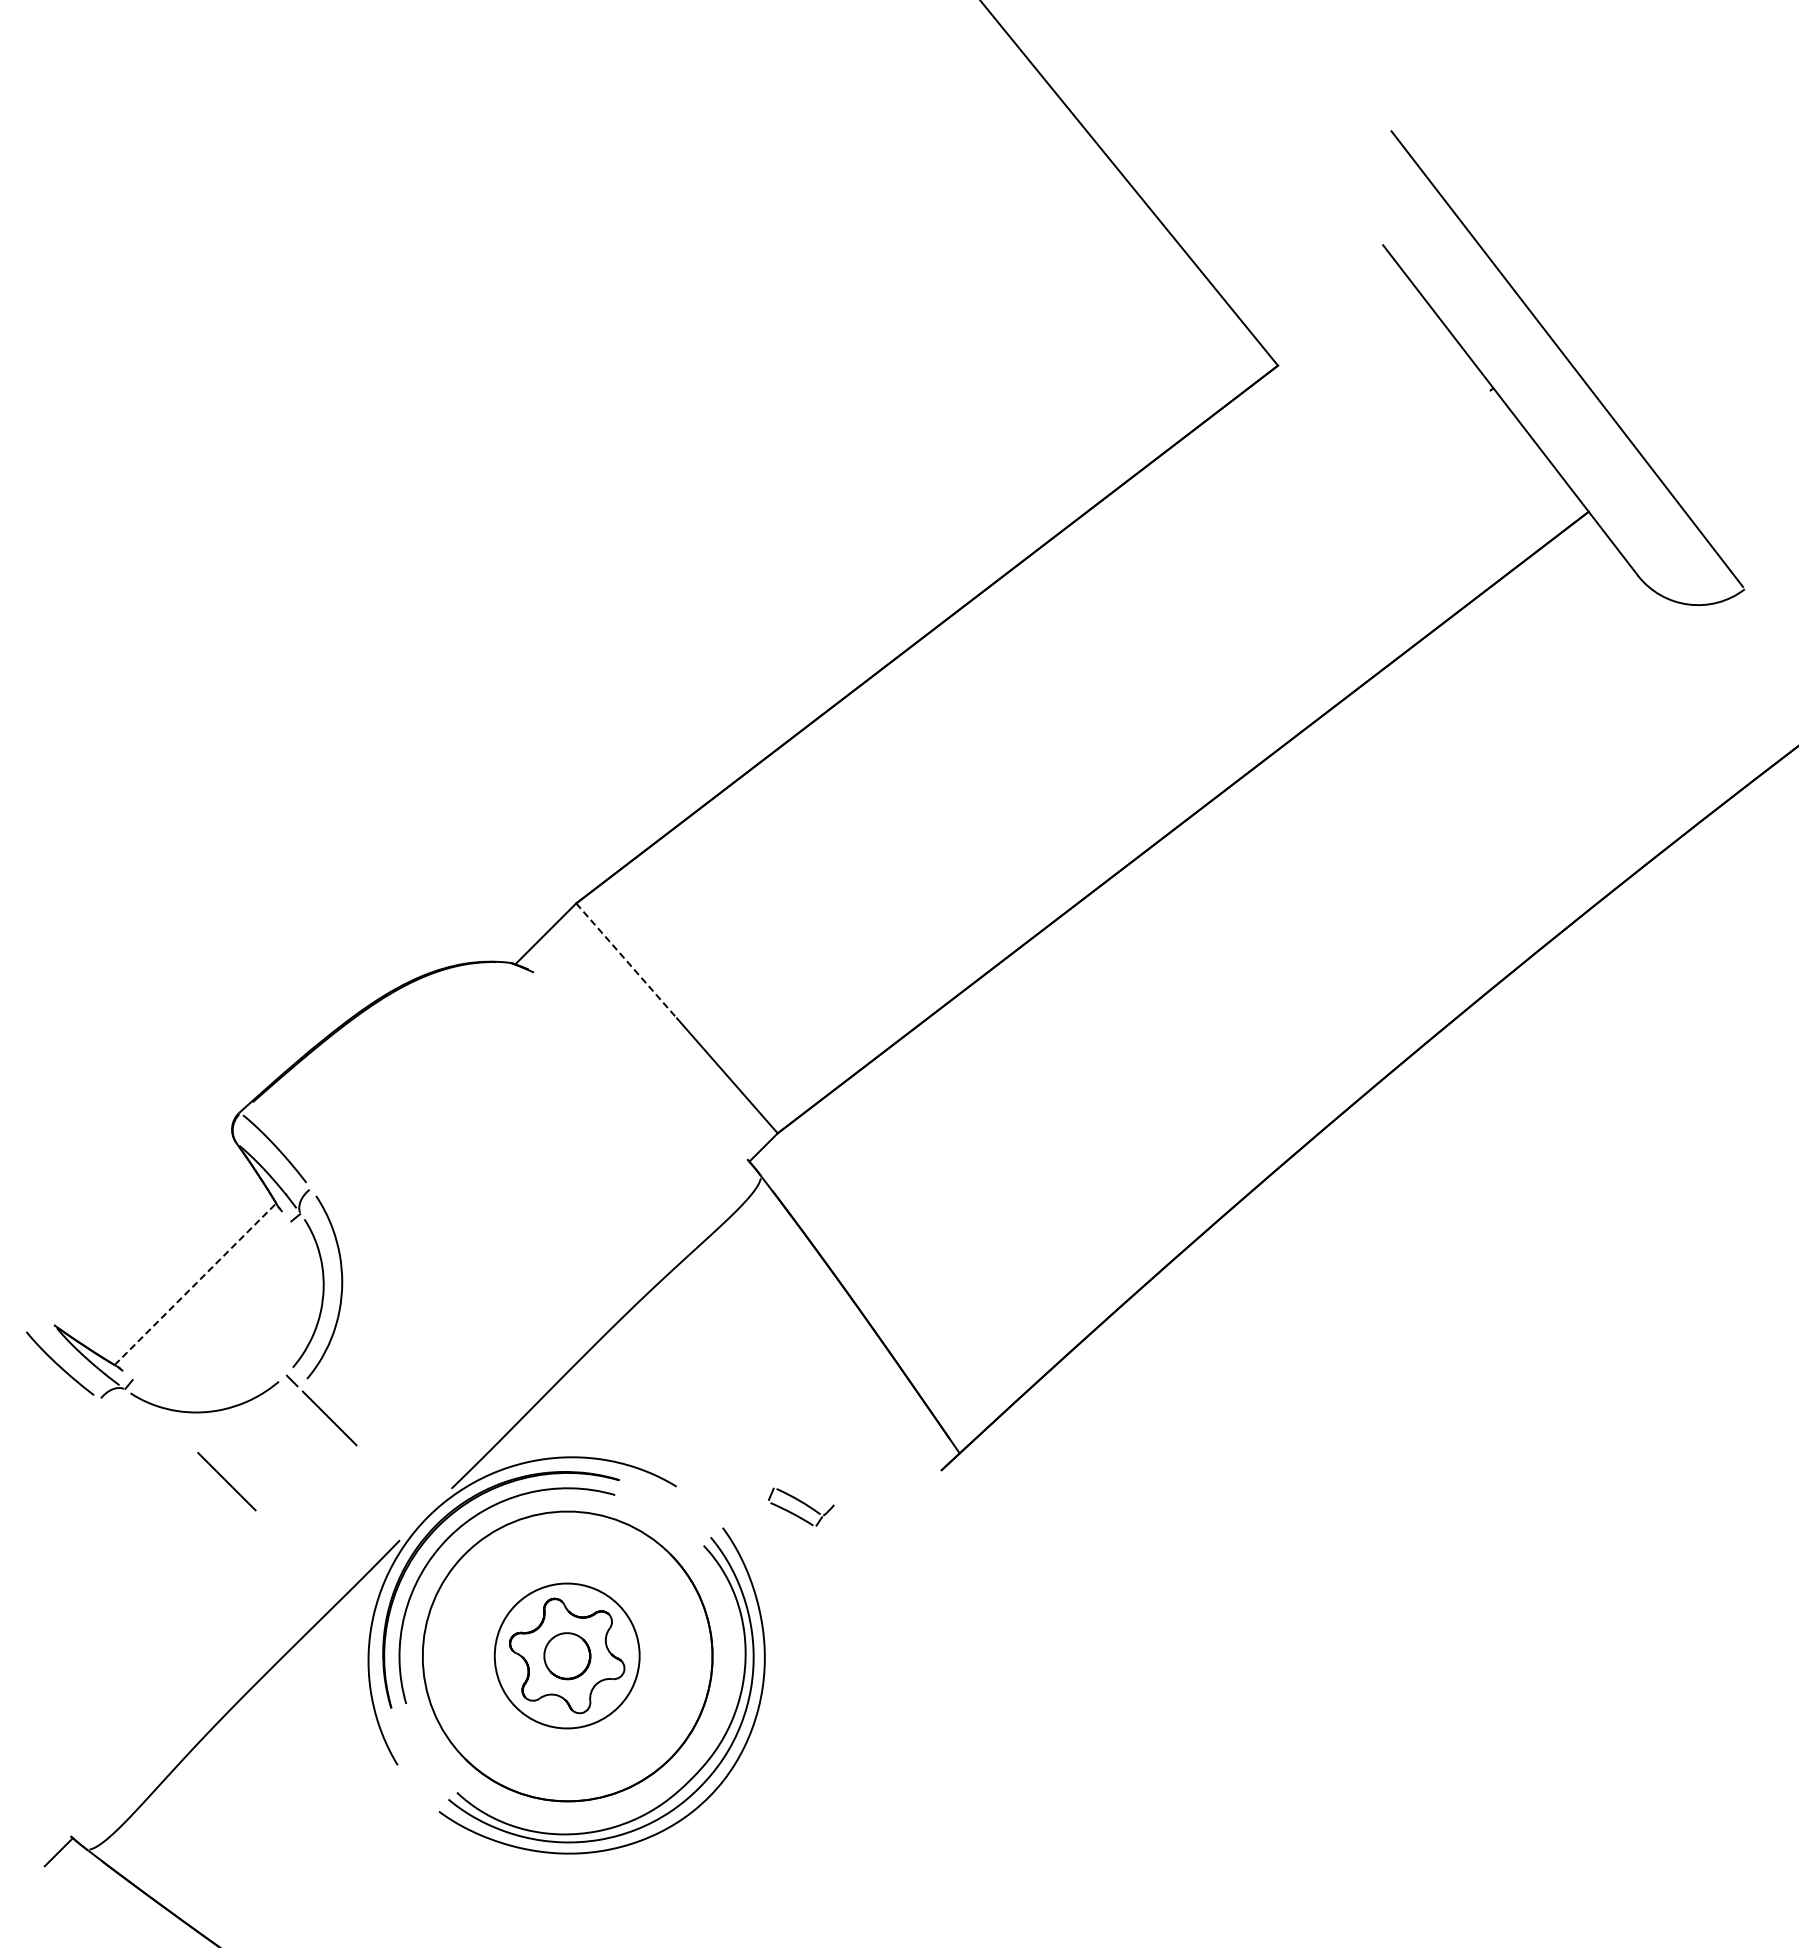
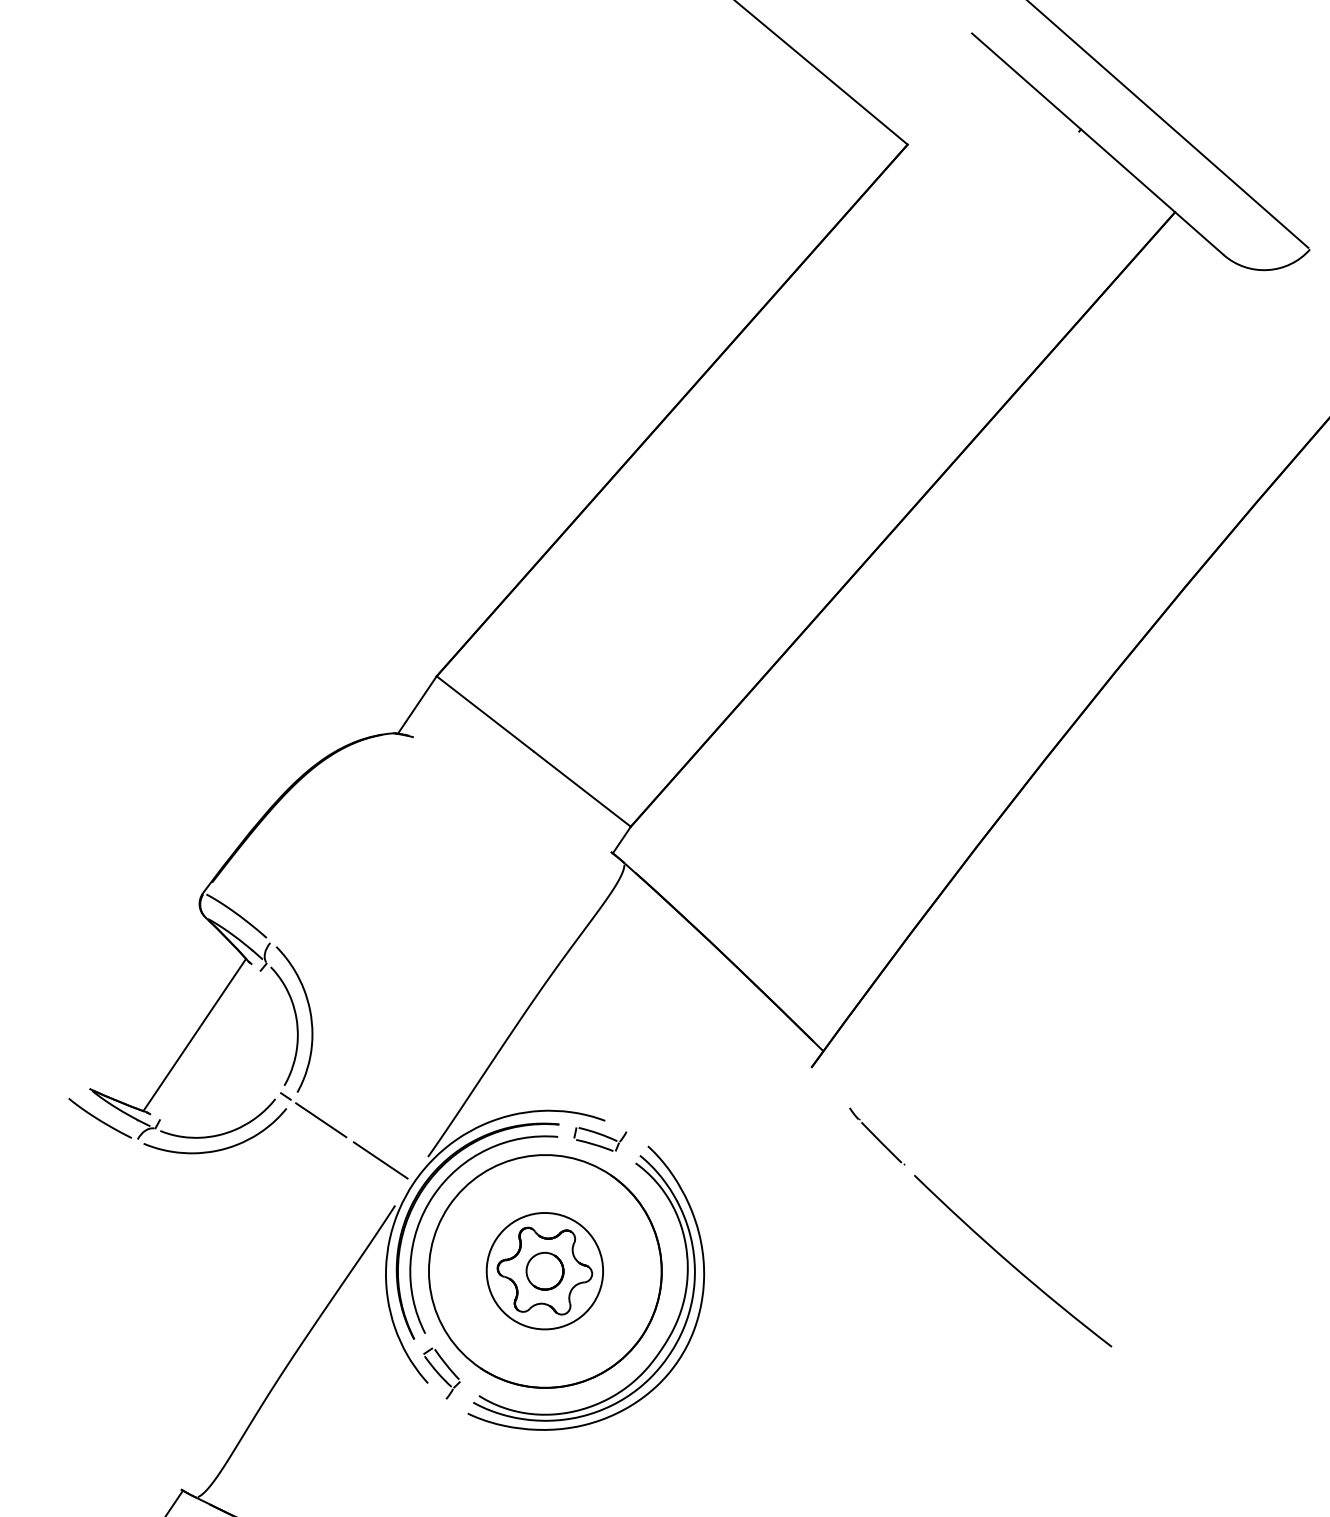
line: (626, 961) -> (485, 714), dashed -> solid
line: (195, 1283) -> (194, 1034), dashed -> solid
curve: (201, 1429) -> (221, 1148), added
line: (226, 1481) -> (380, 1160), moved
part: (800, 1506) -> (600, 1138), moved
part: (1004, 1570) -> (876, 1136), added
part: (418, 1755) -> (442, 1372), added
curve: (1138, 1756) -> (1010, 1262), added

